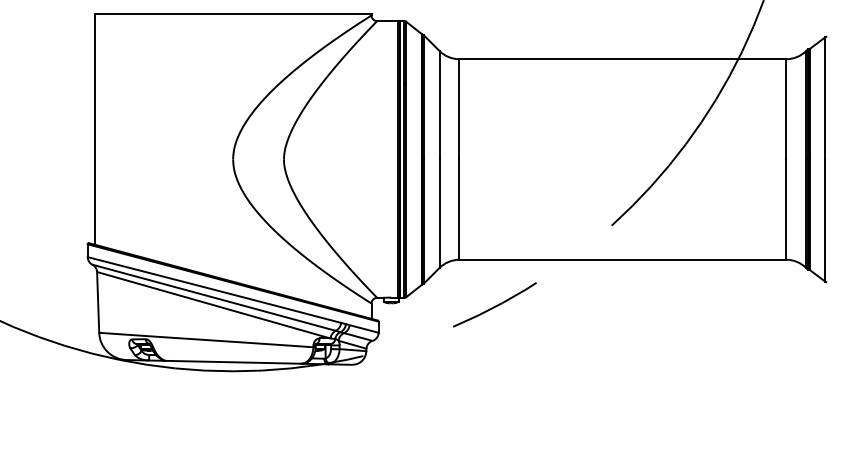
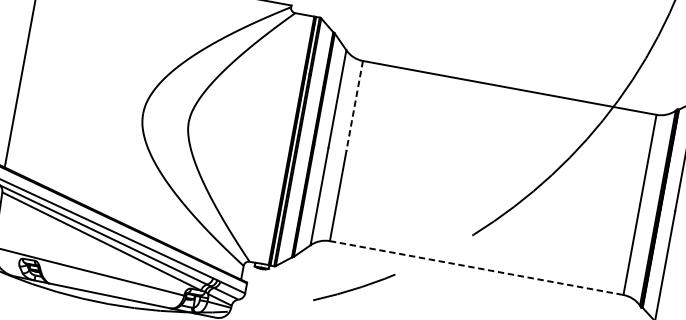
line: (459, 109) -> (354, 106), solid -> dashed
line: (623, 259) -> (477, 267), solid -> dashed

